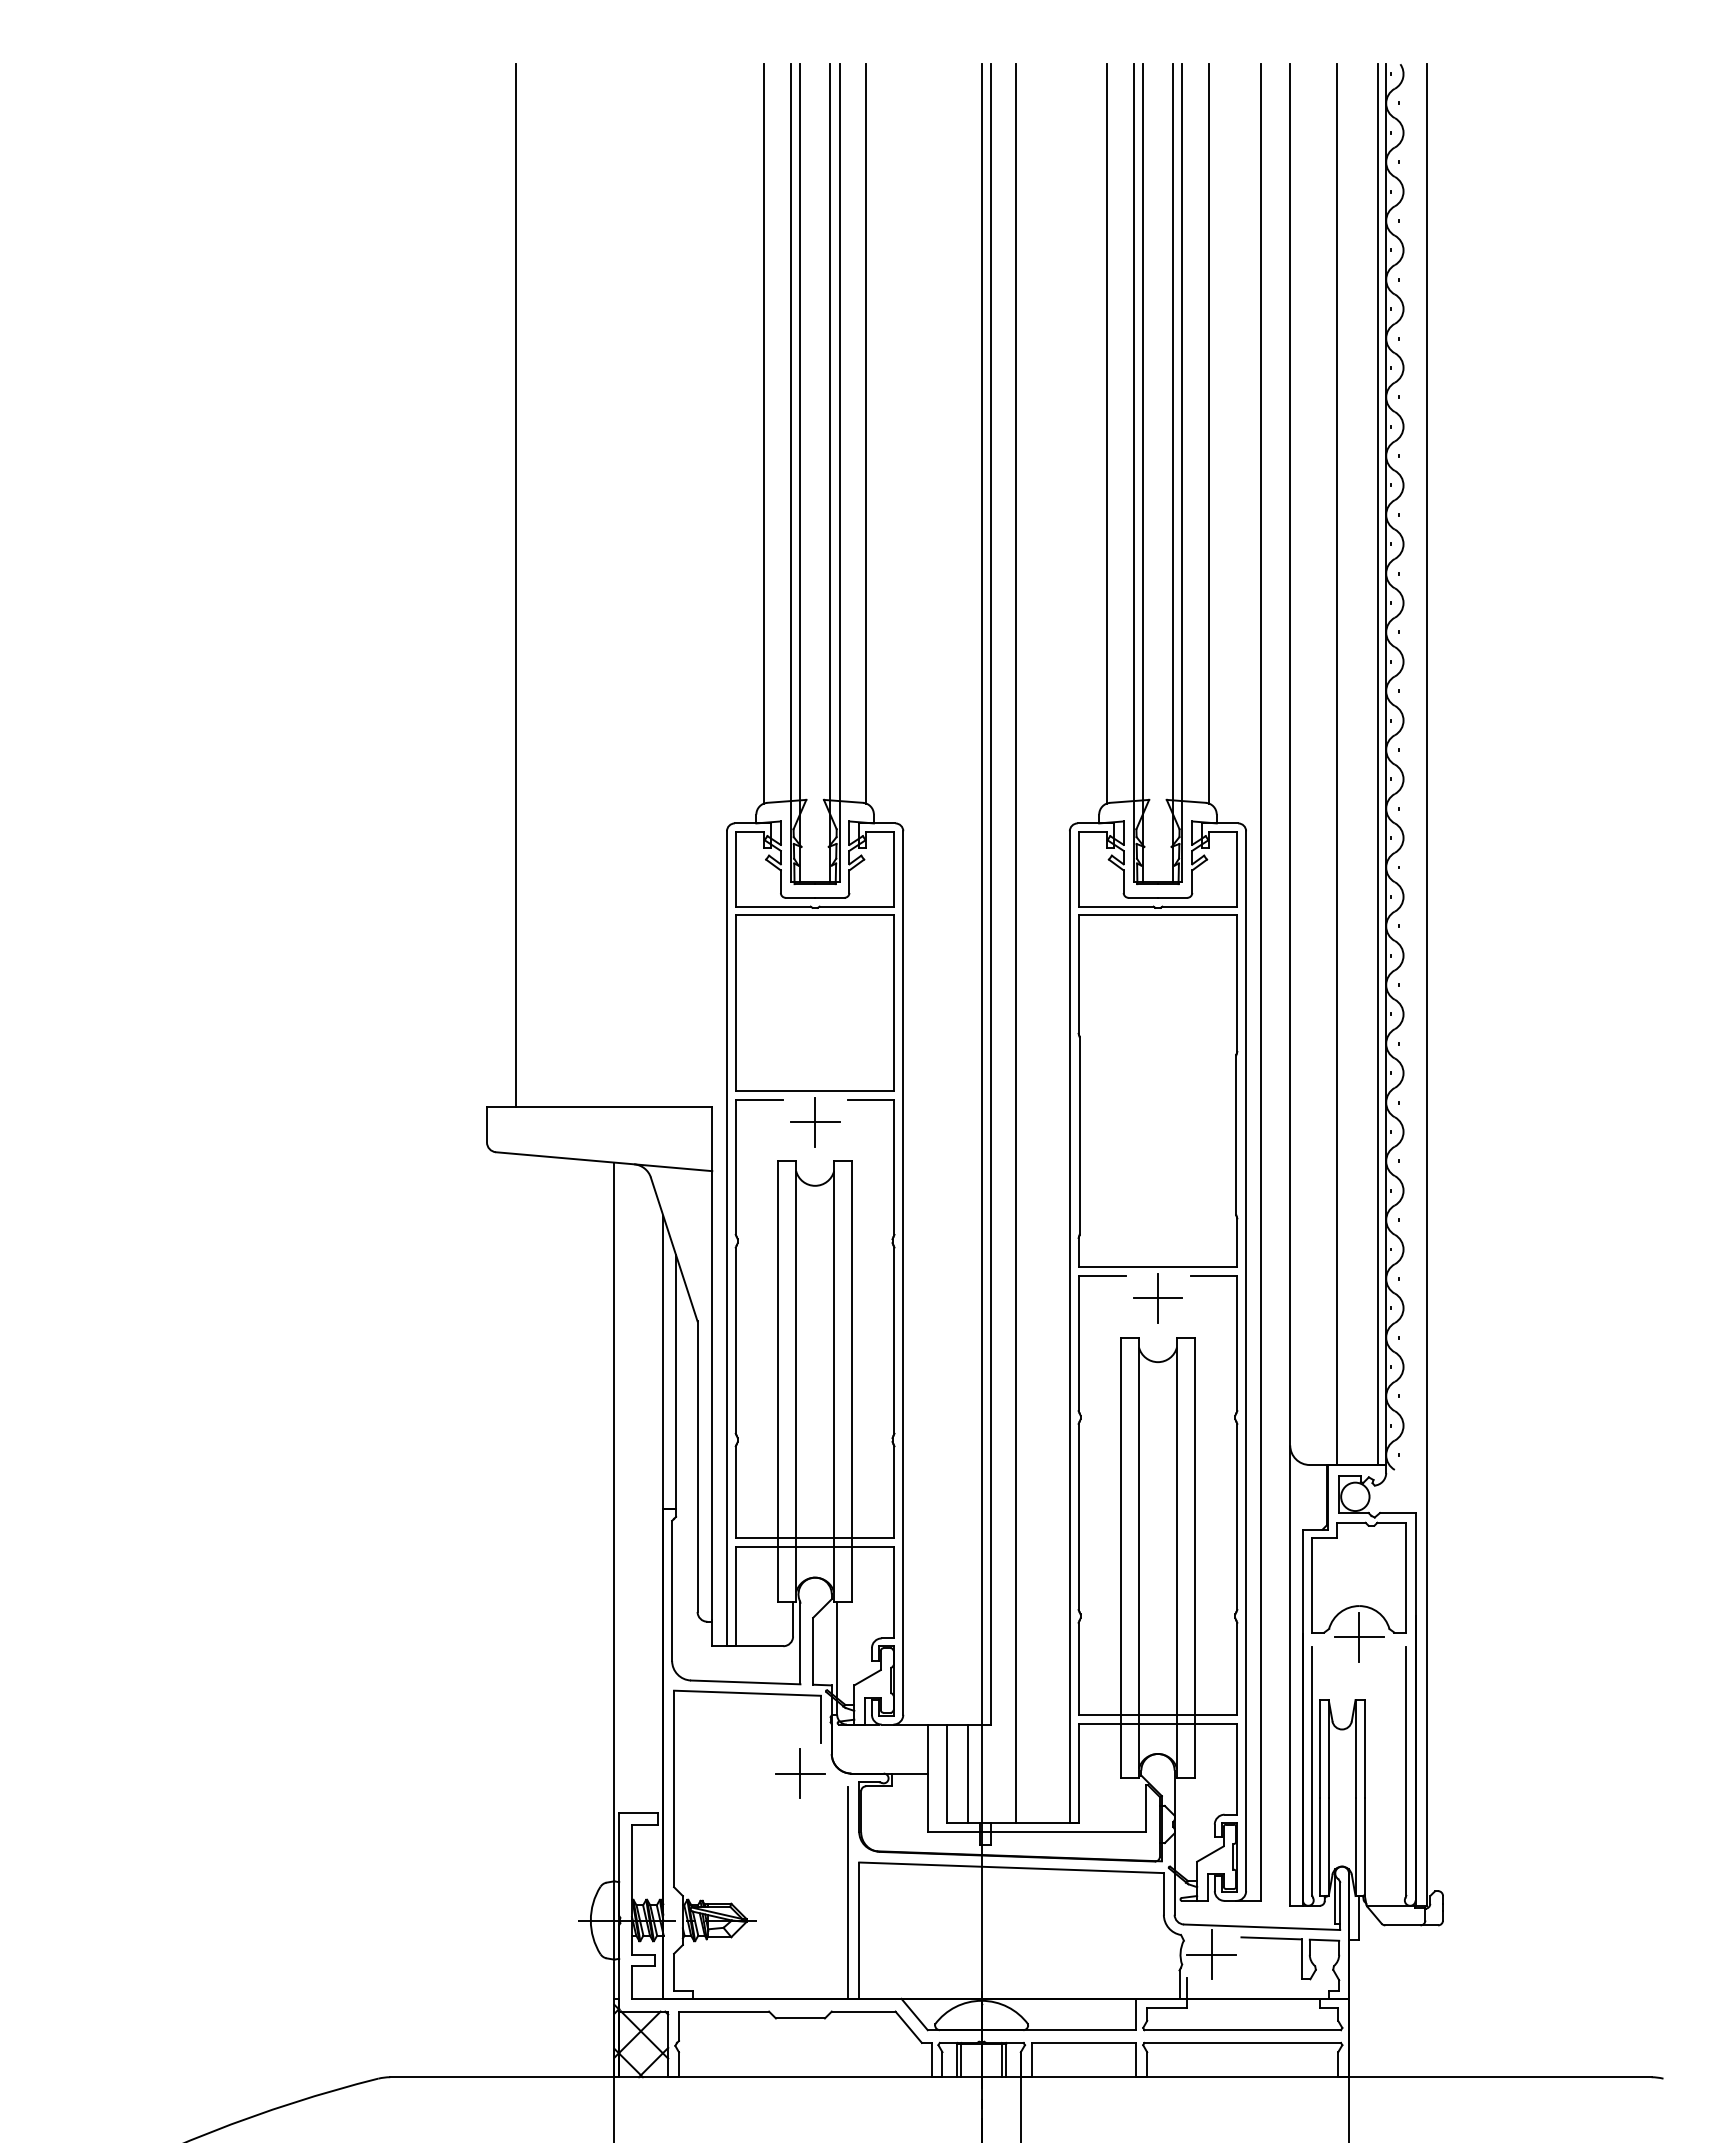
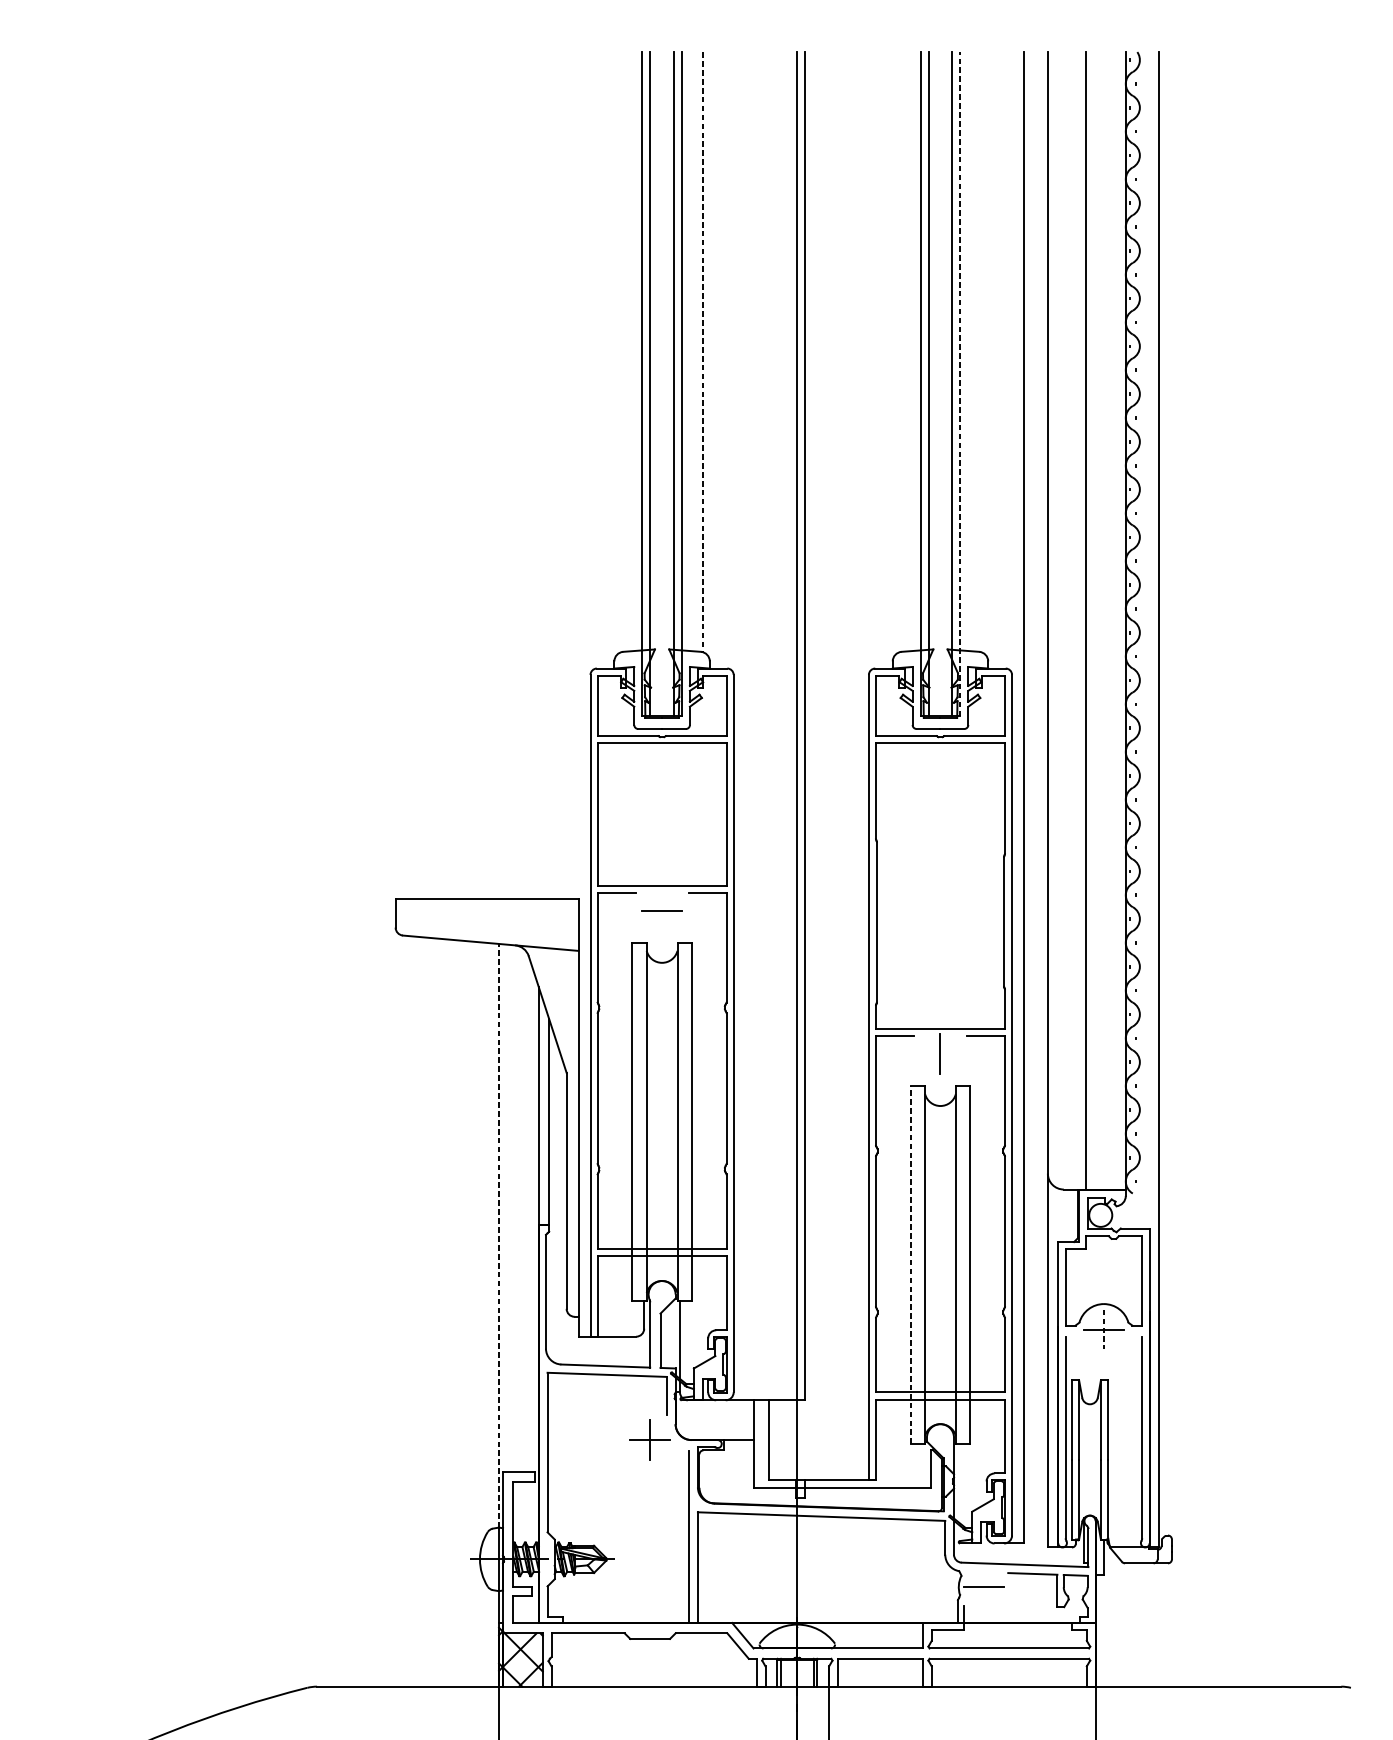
line: (764, 433) -> (620, 351), removed
line: (866, 433) -> (703, 351), solid -> dashed
line: (1107, 433) -> (899, 351), removed
line: (1208, 433) -> (981, 351), removed
line: (1182, 473) -> (960, 384), solid -> dashed
line: (516, 585) -> (419, 475), removed
line: (1378, 764) -> (1119, 620), removed
line: (1015, 943) -> (824, 766), removed
line: (815, 1121) -> (662, 910), removed
line: (1157, 1298) -> (940, 1054), removed
line: (614, 1521) -> (499, 1235), solid -> dashed
line: (1121, 1557) -> (910, 1264), solid -> dashed
line: (1359, 1637) -> (1104, 1329), solid -> dashed
line: (968, 1773) -> (786, 1440), removed
line: (1211, 1954) -> (983, 1586), removed

